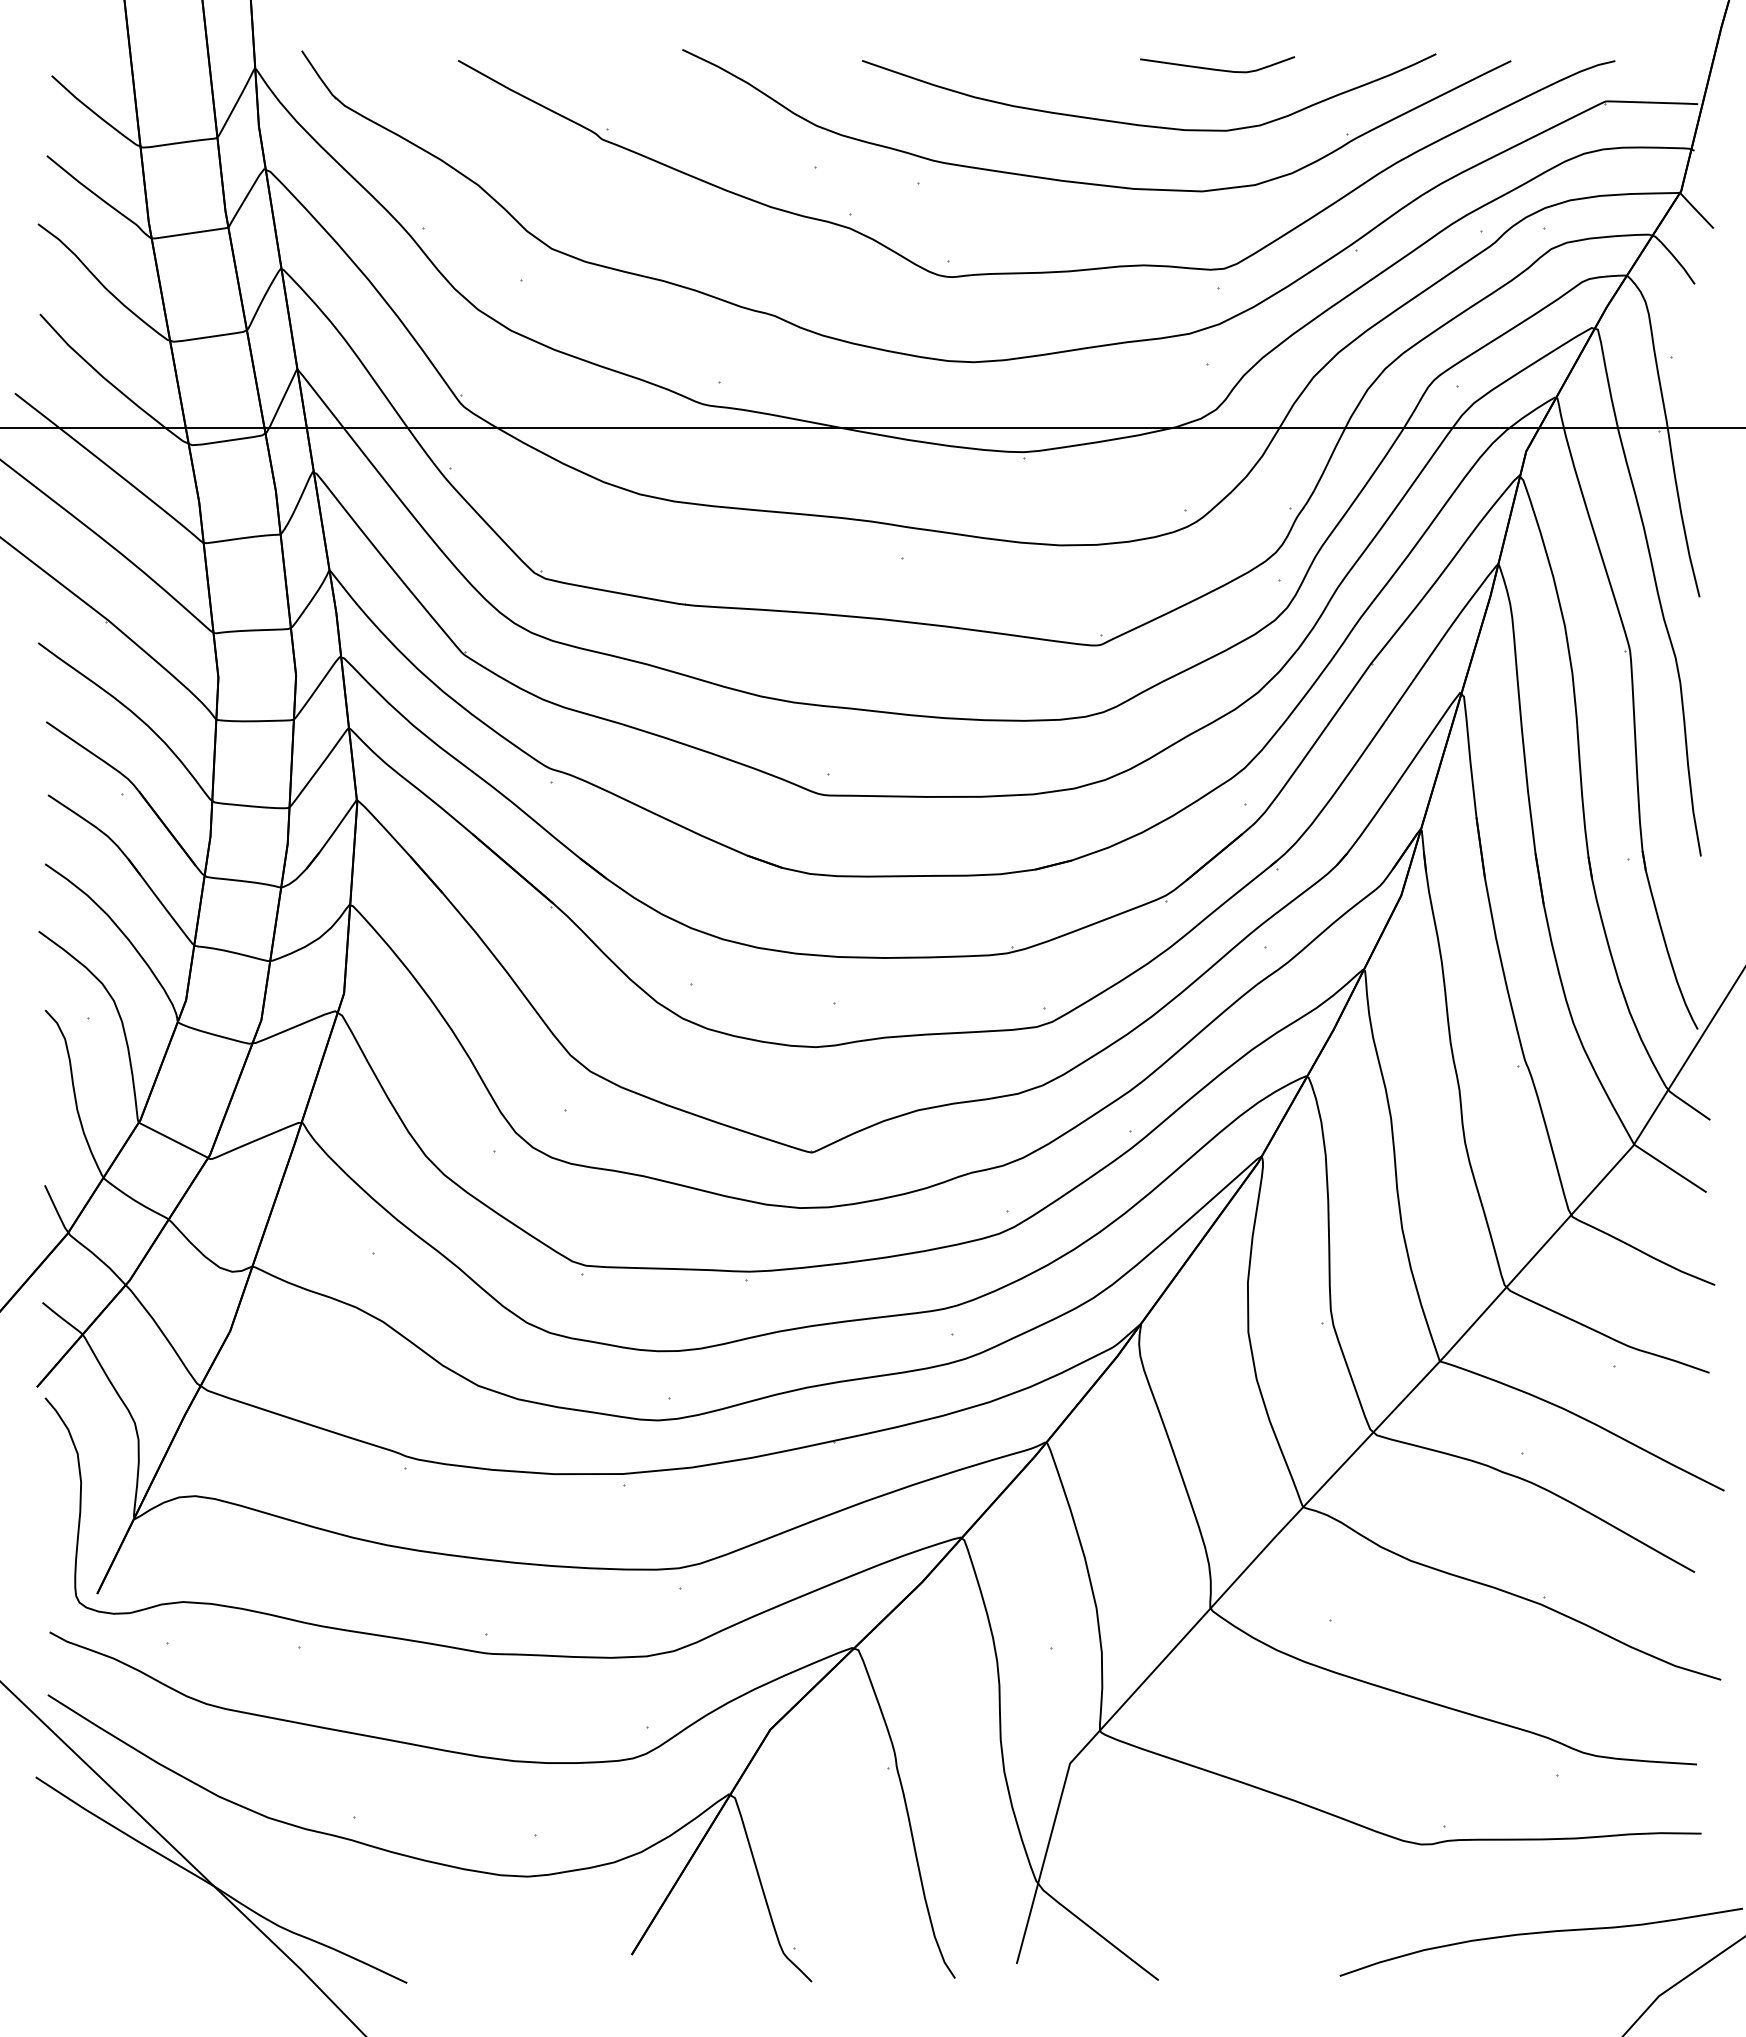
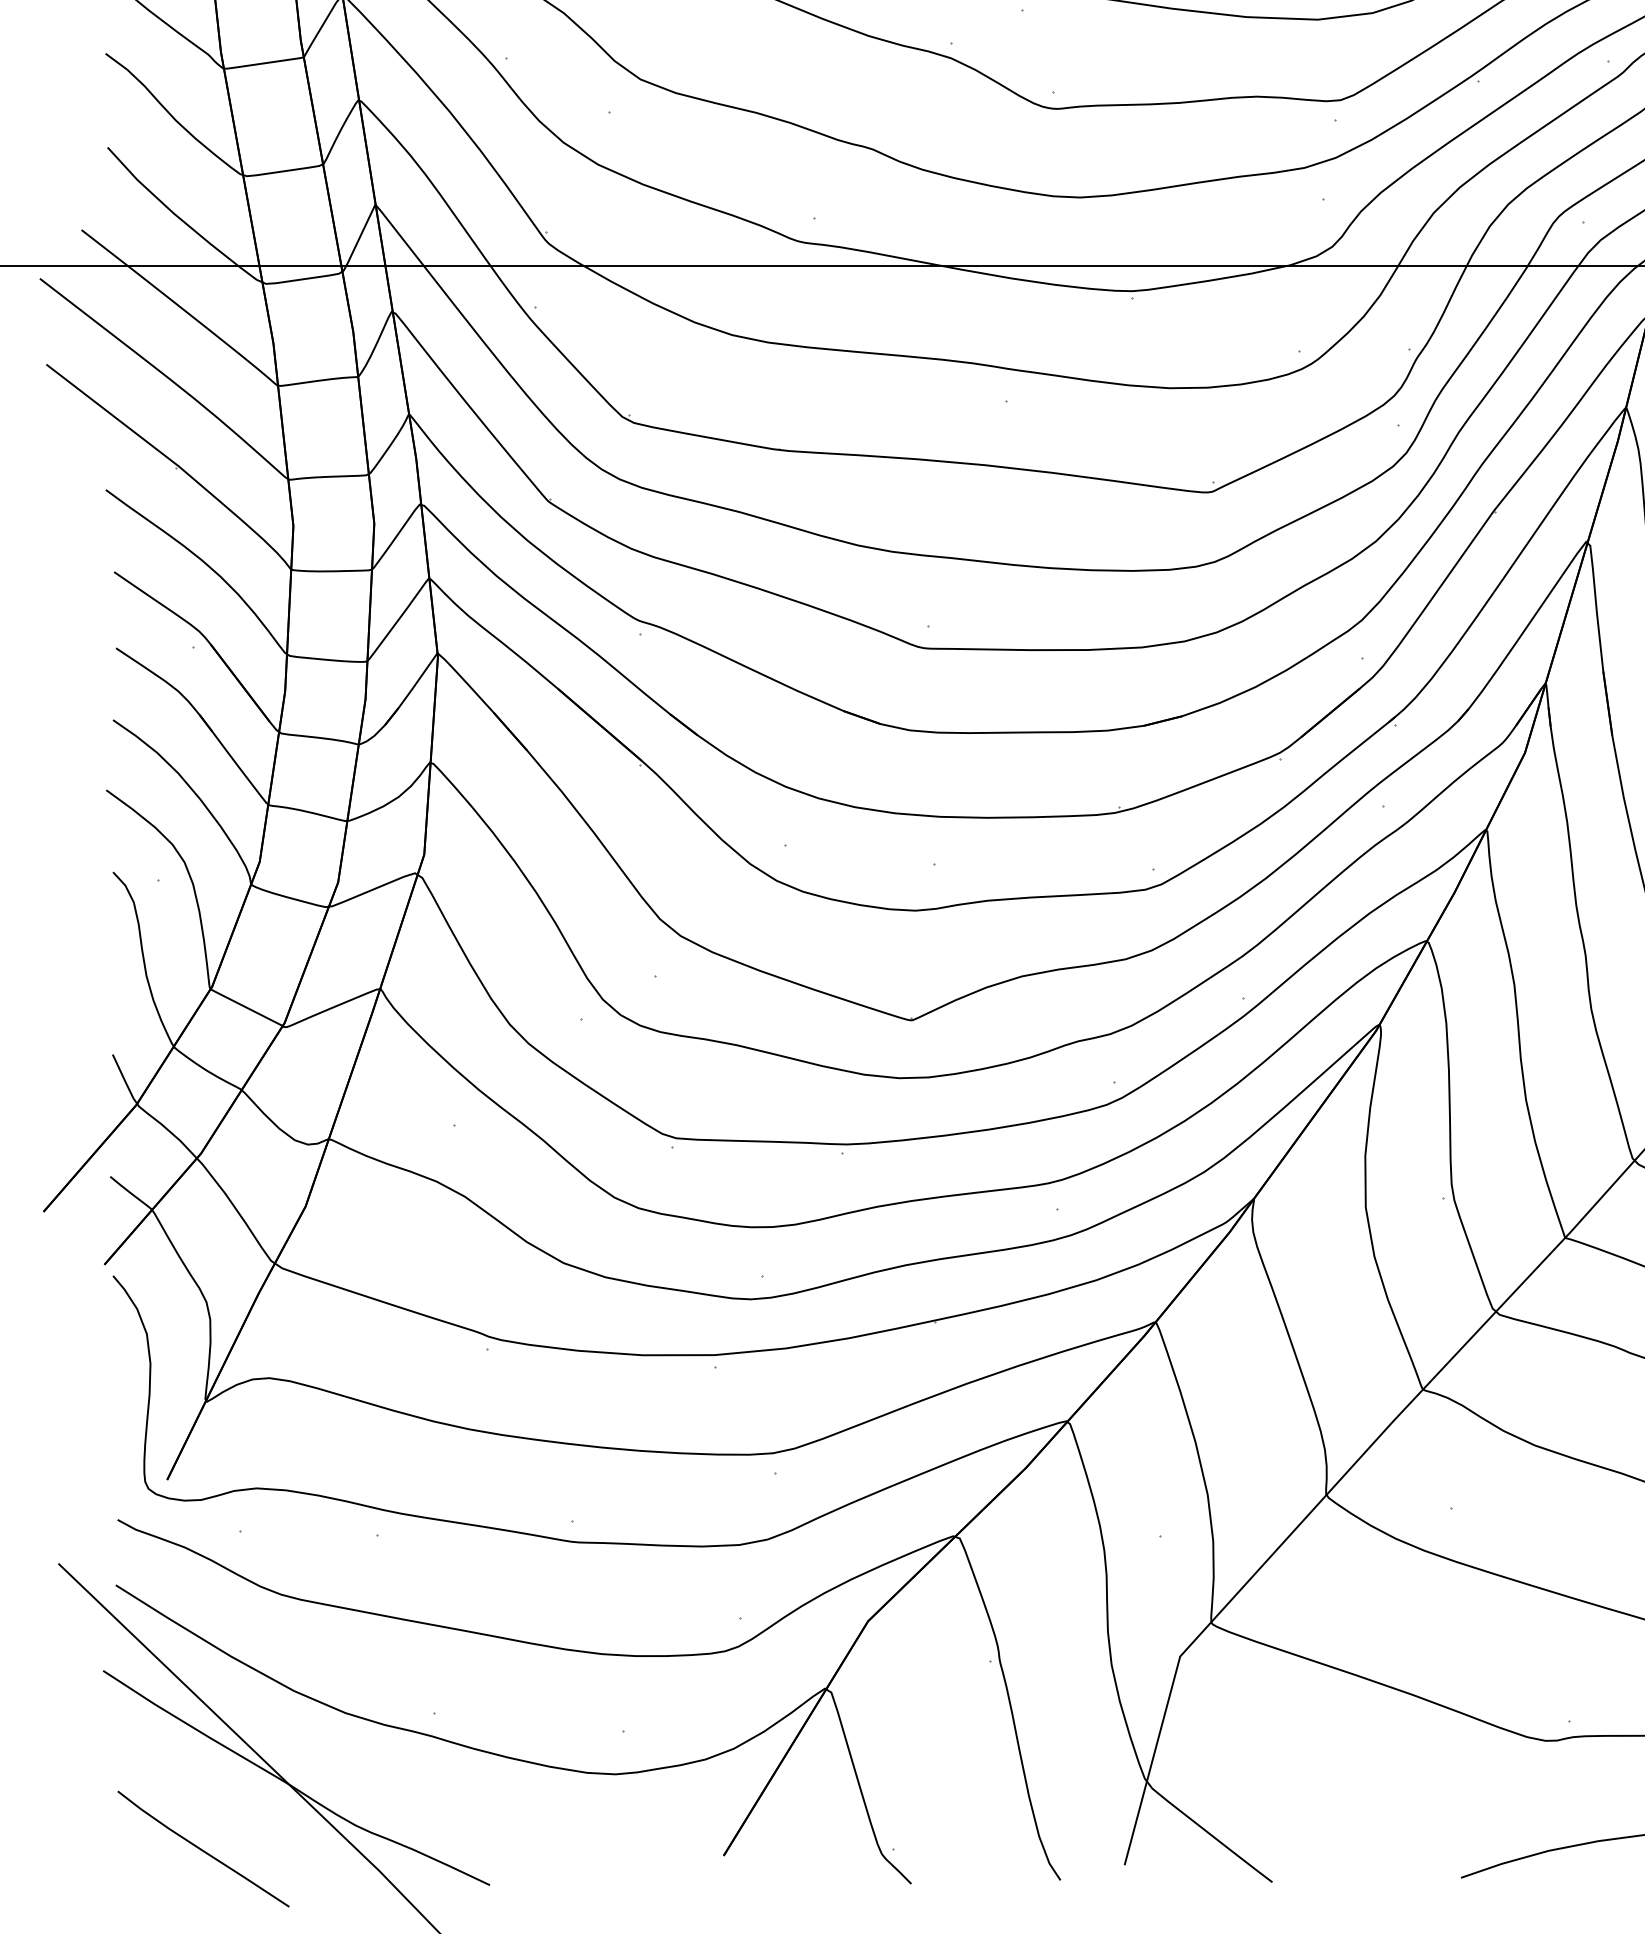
curve: (130, 1948) -> (201, 1849), added

